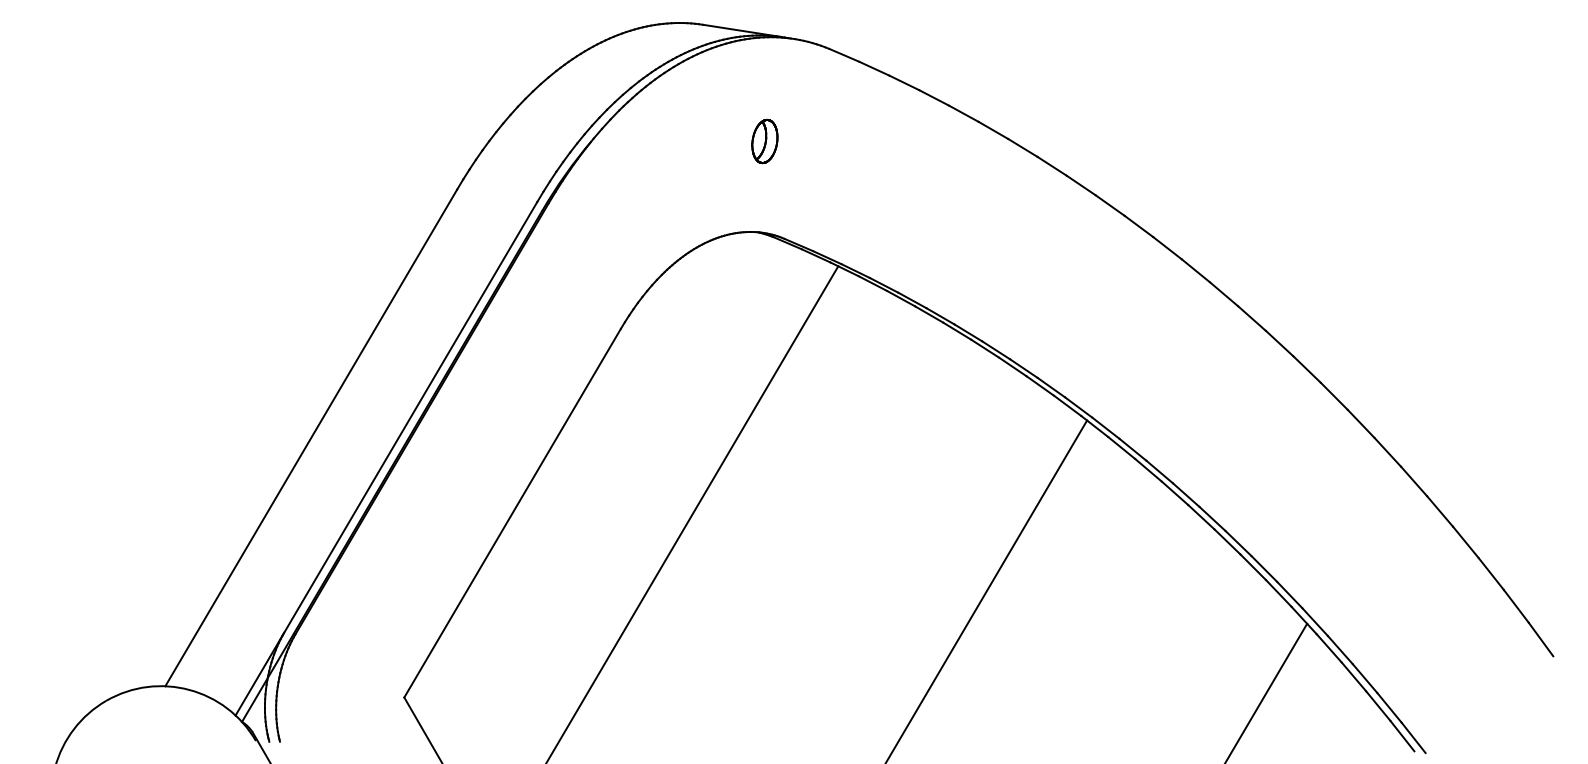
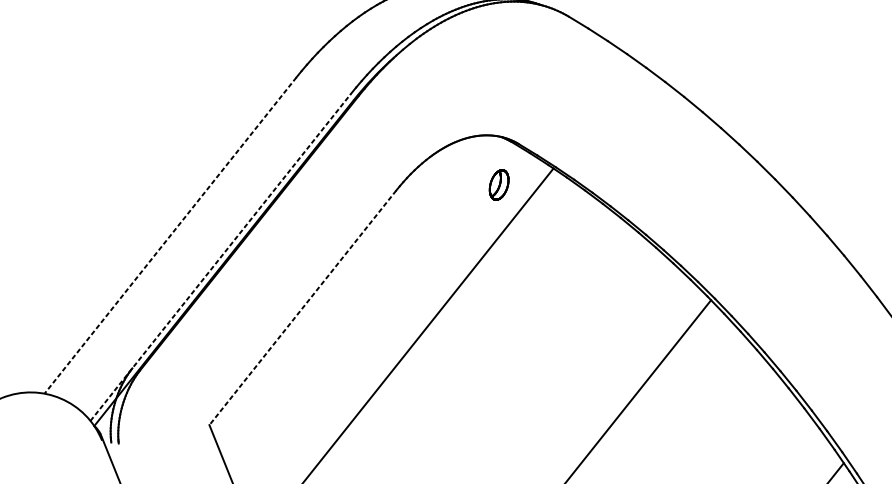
part: (764, 141) -> (498, 184), moved
line: (311, 438) -> (170, 236), solid -> dashed
line: (386, 458) -> (220, 257), solid -> dashed
line: (512, 513) -> (302, 308), solid -> dashed

